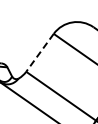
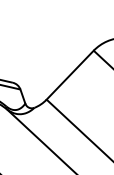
line: (39, 53) -> (69, 76), dashed -> solid

